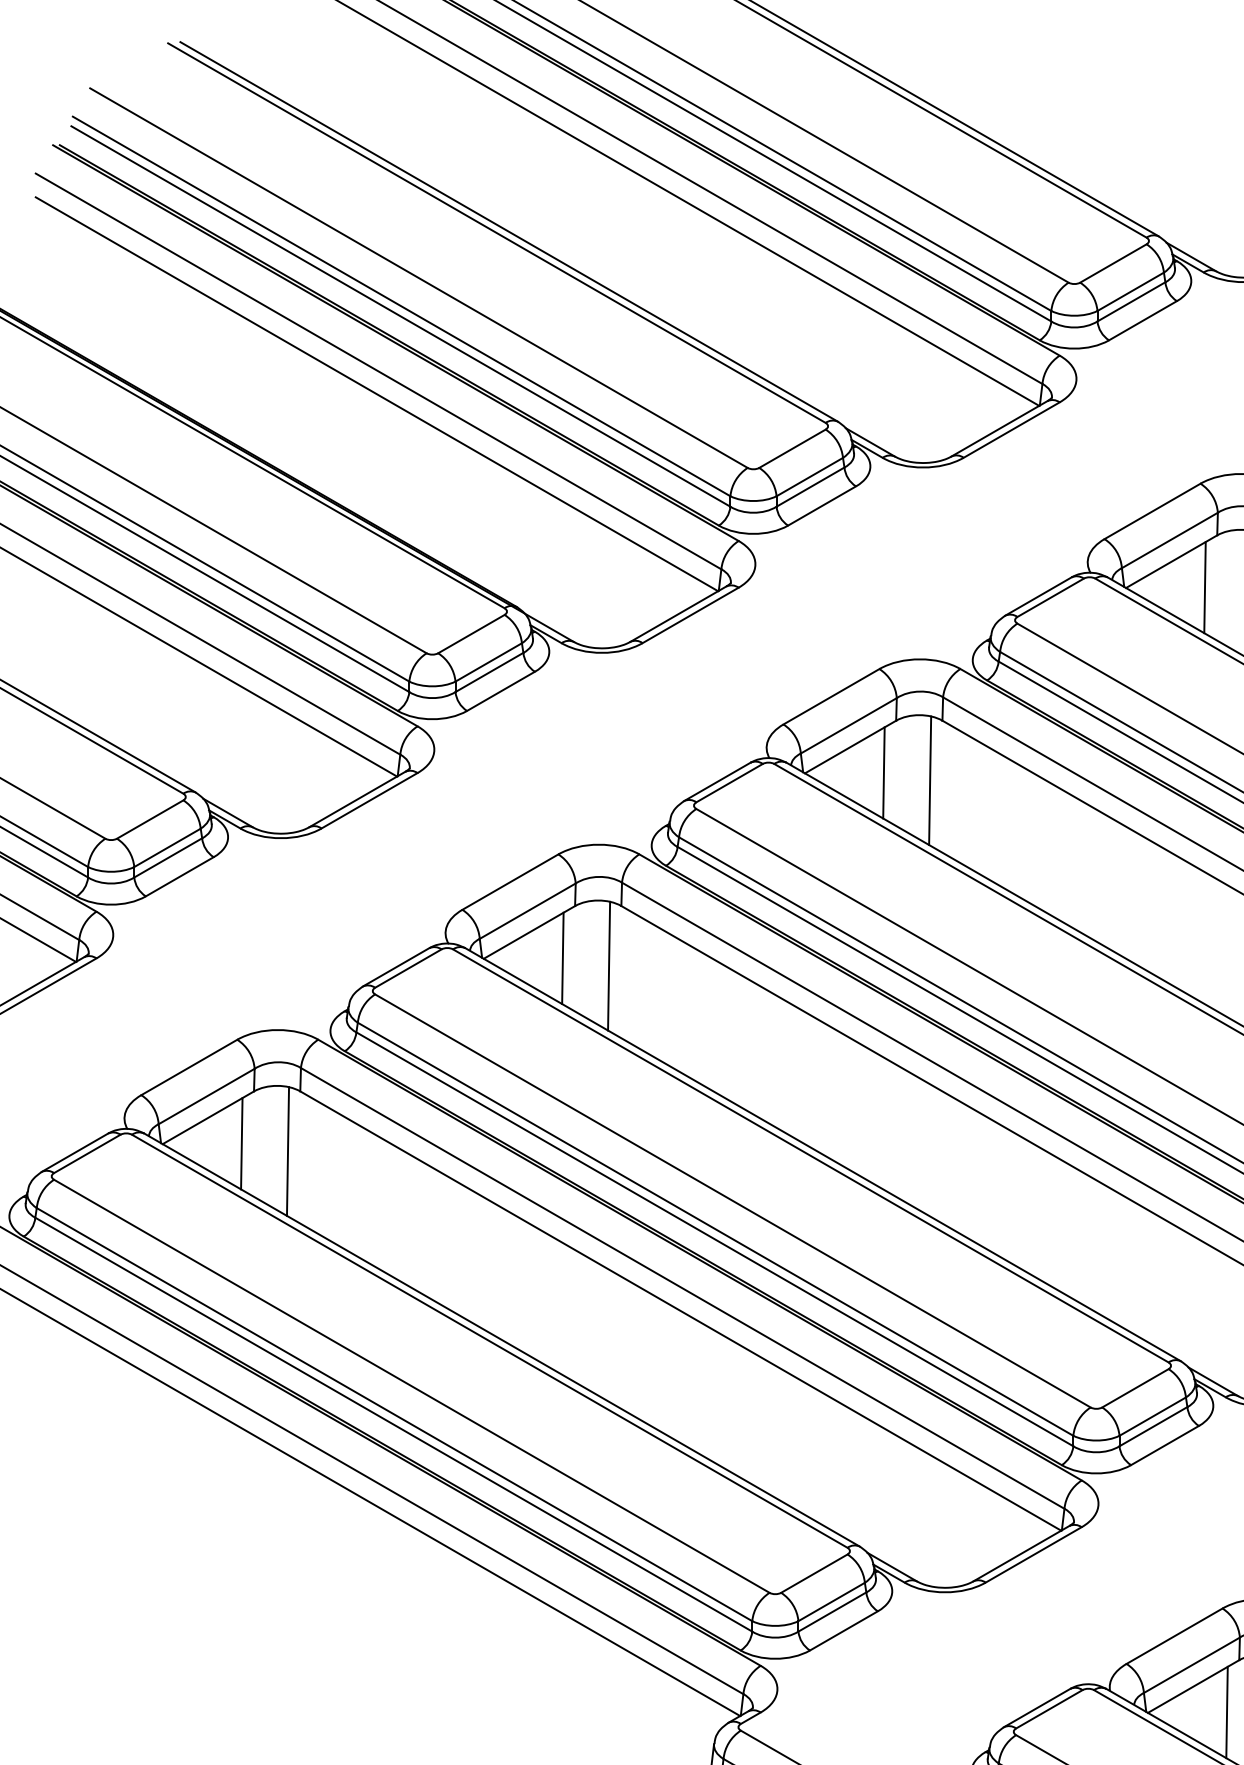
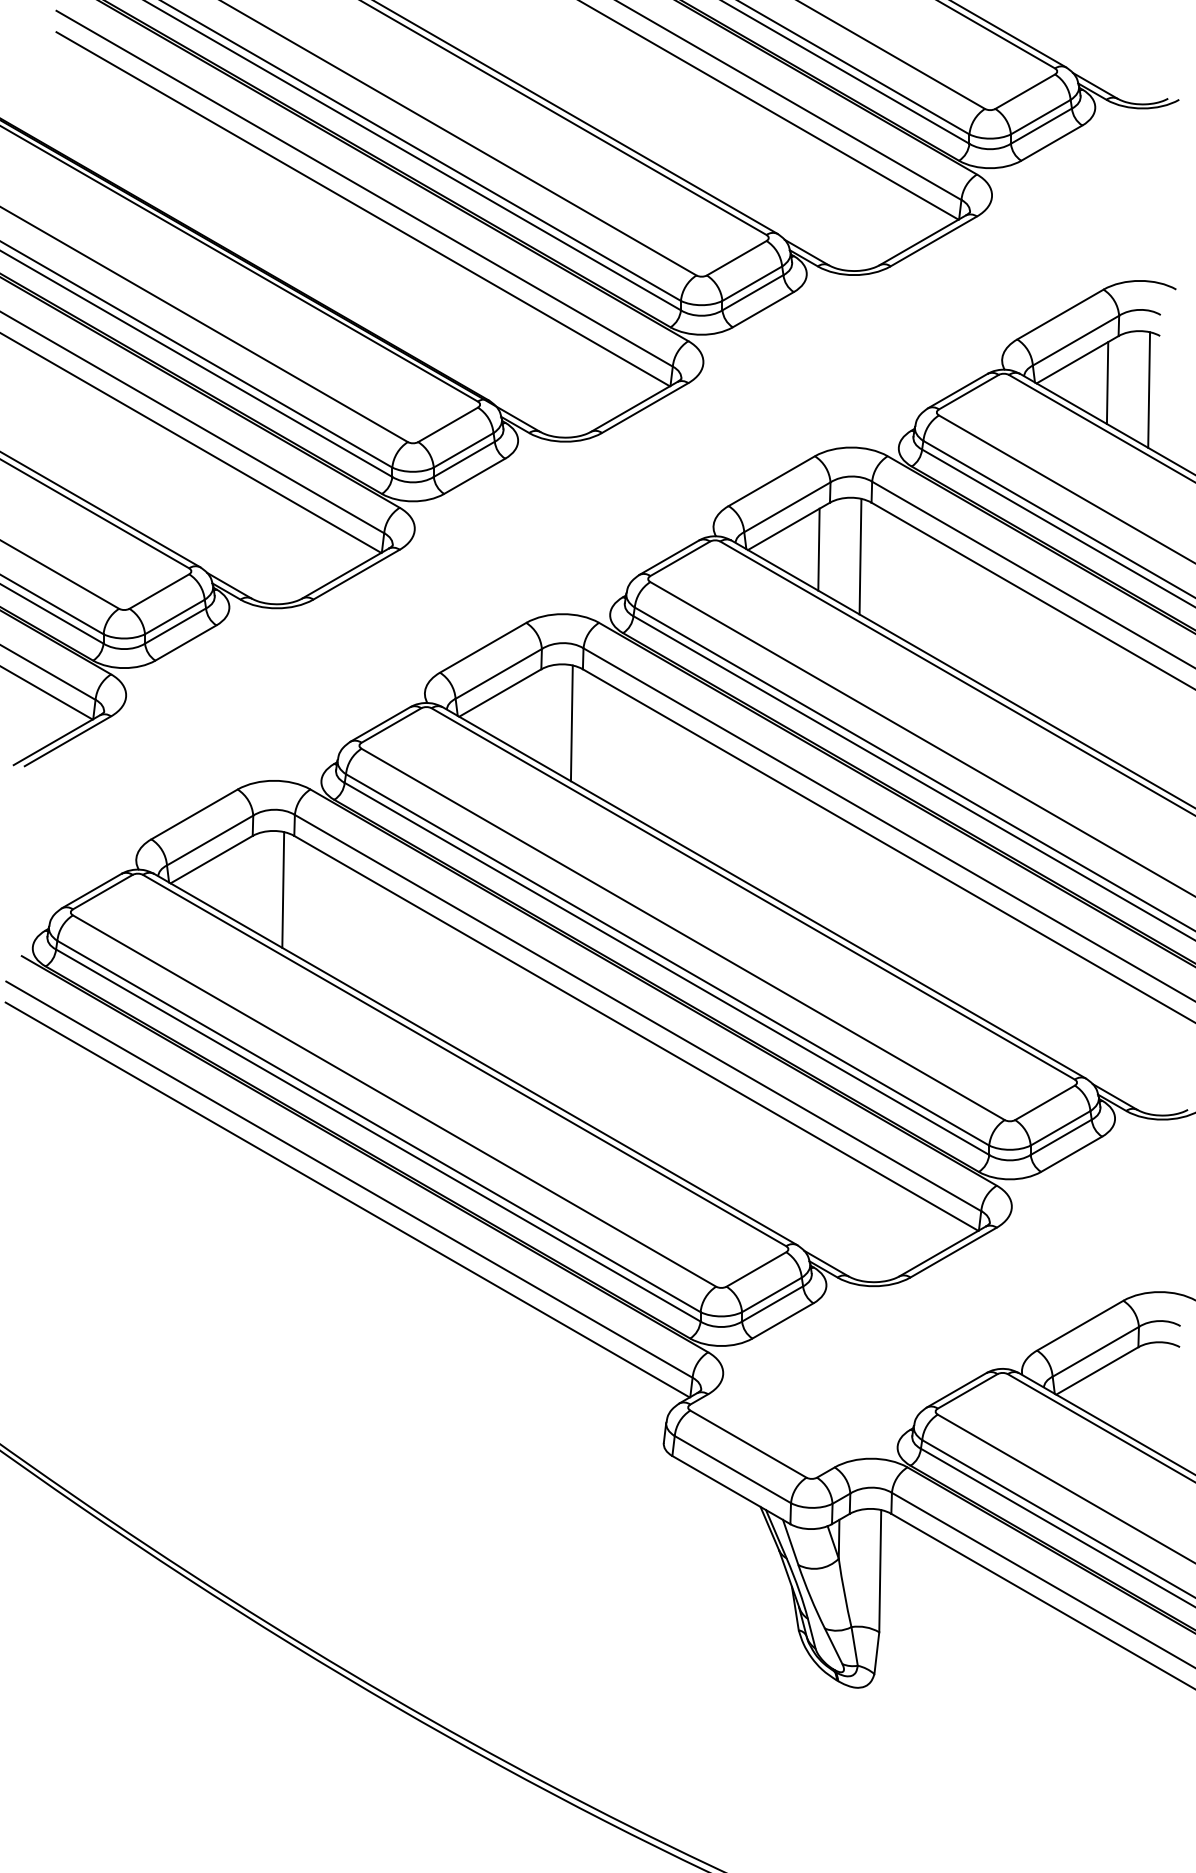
line: (561, 958) -> (529, 716), removed
line: (241, 1143) -> (241, 882), removed
line: (1227, 1712) -> (1127, 1394), removed

